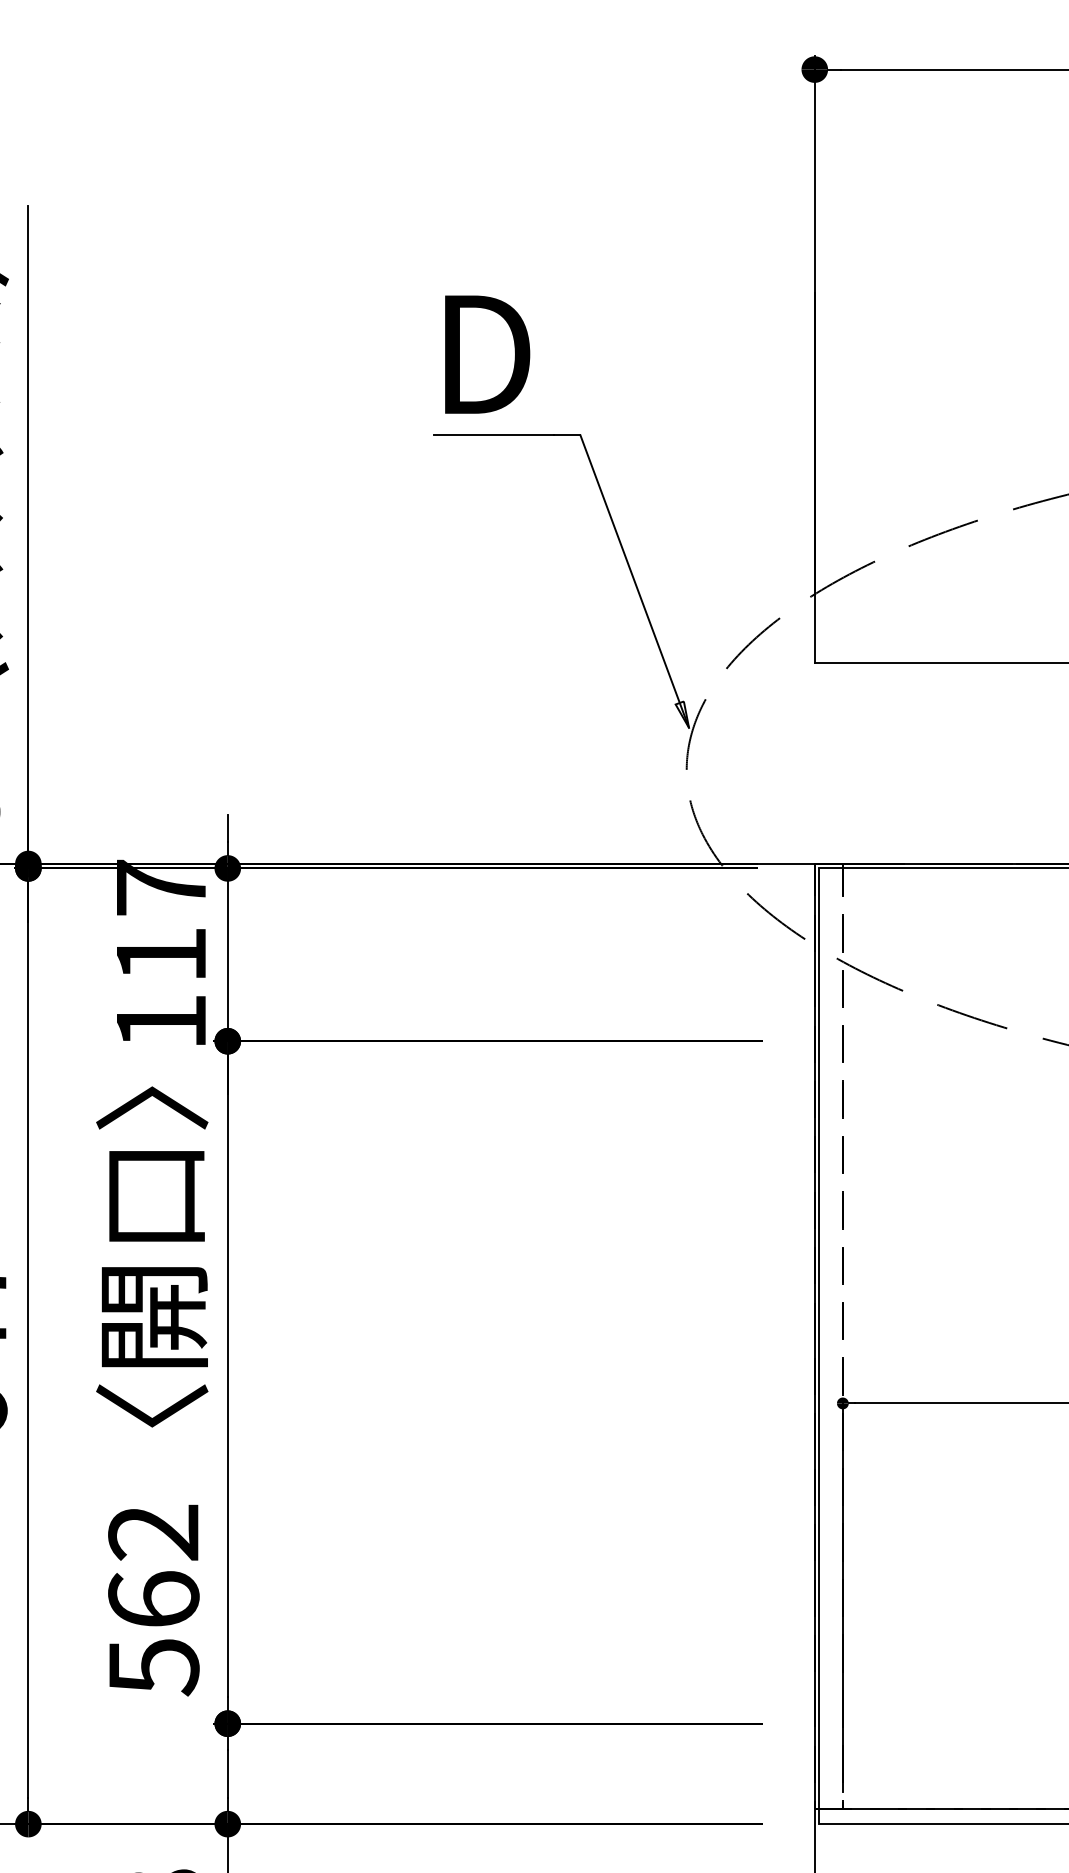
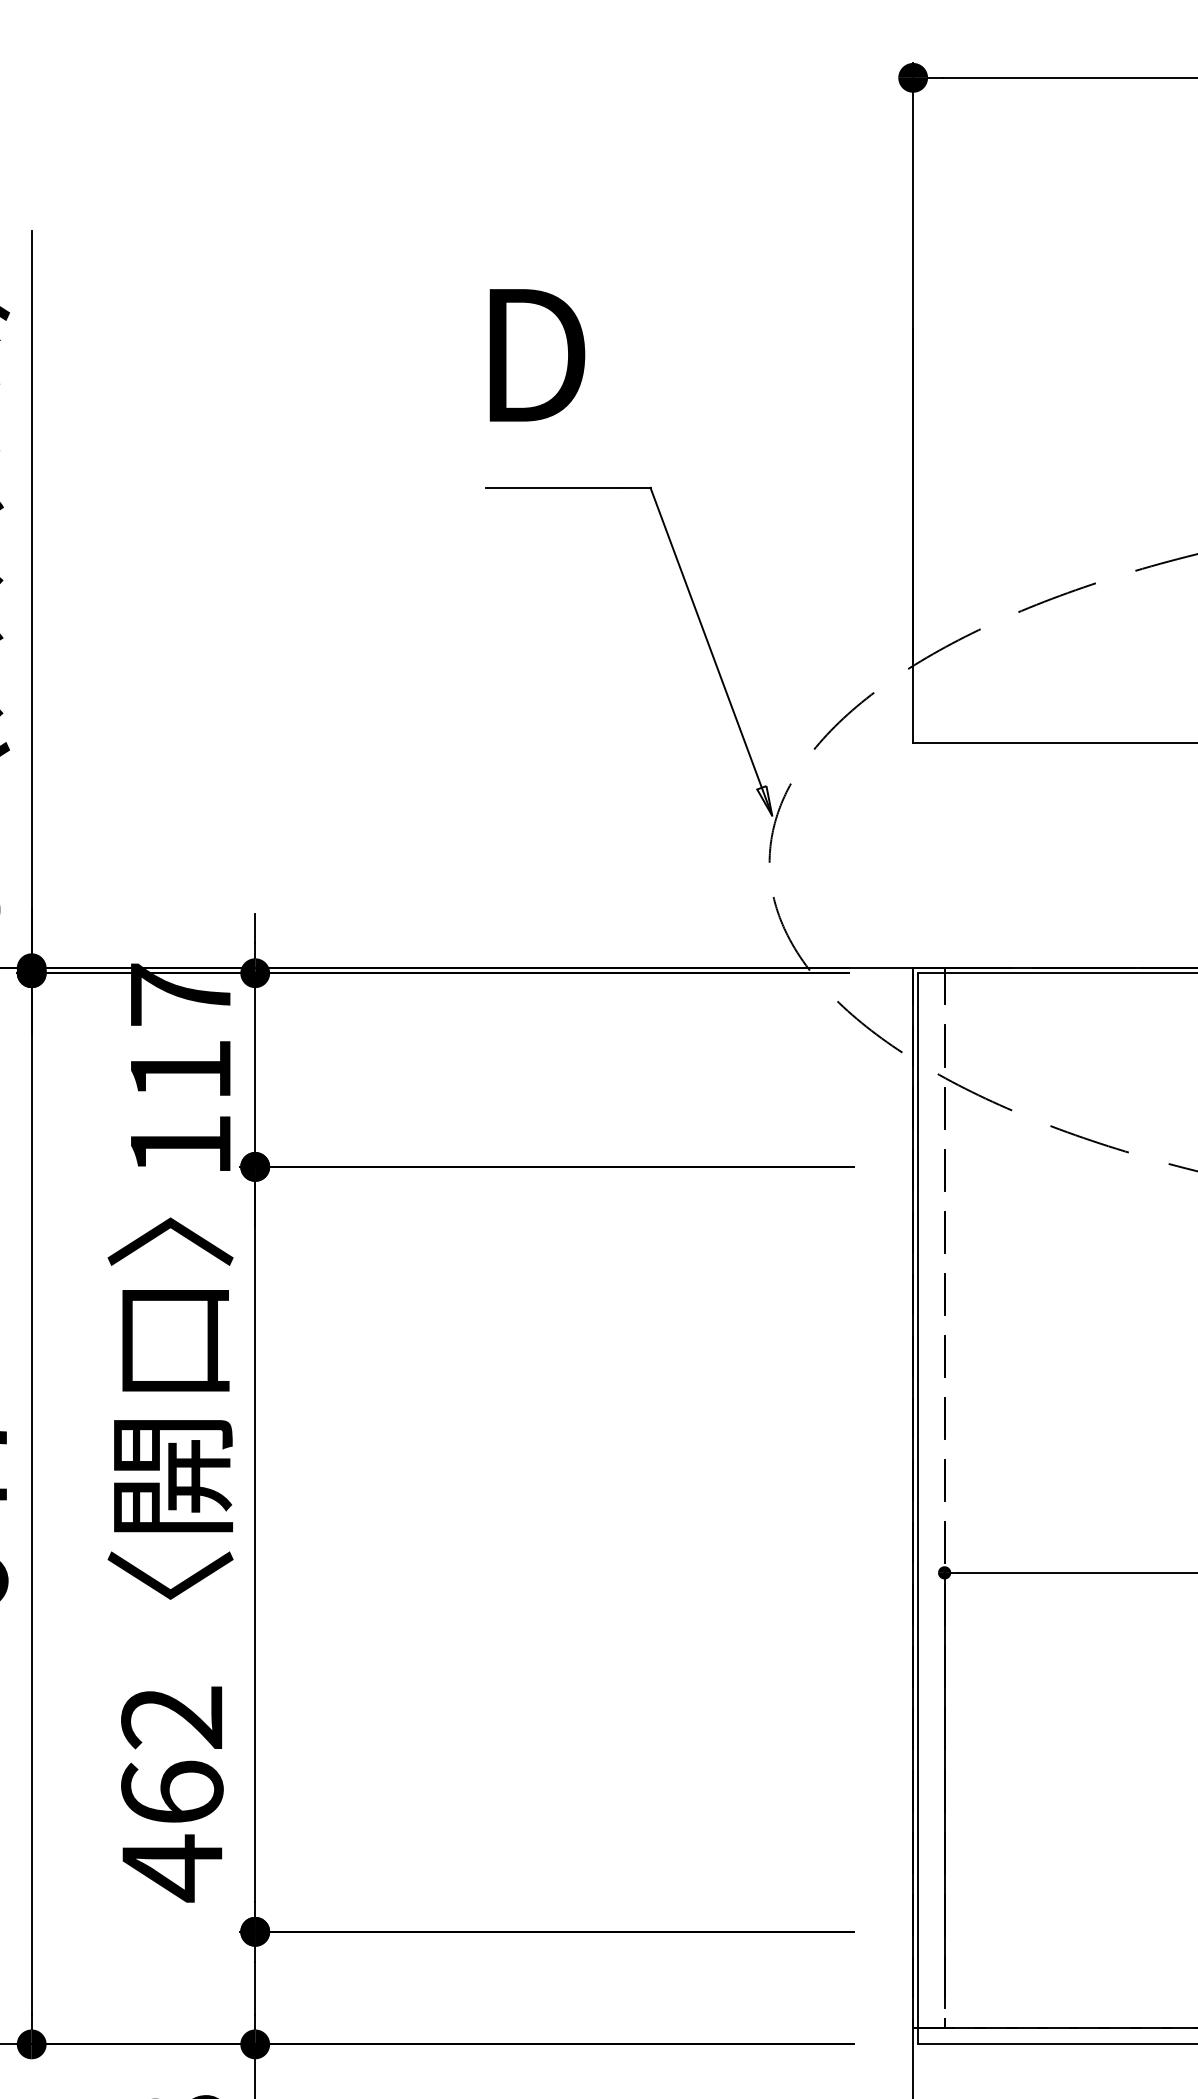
text: (487, 354) -> (537, 355), moved
text: (153, 1667) -> (172, 1868), 562 -> 462

